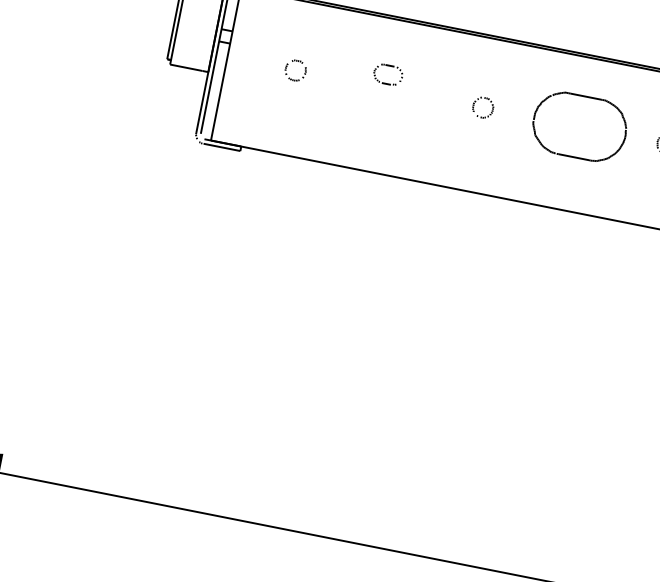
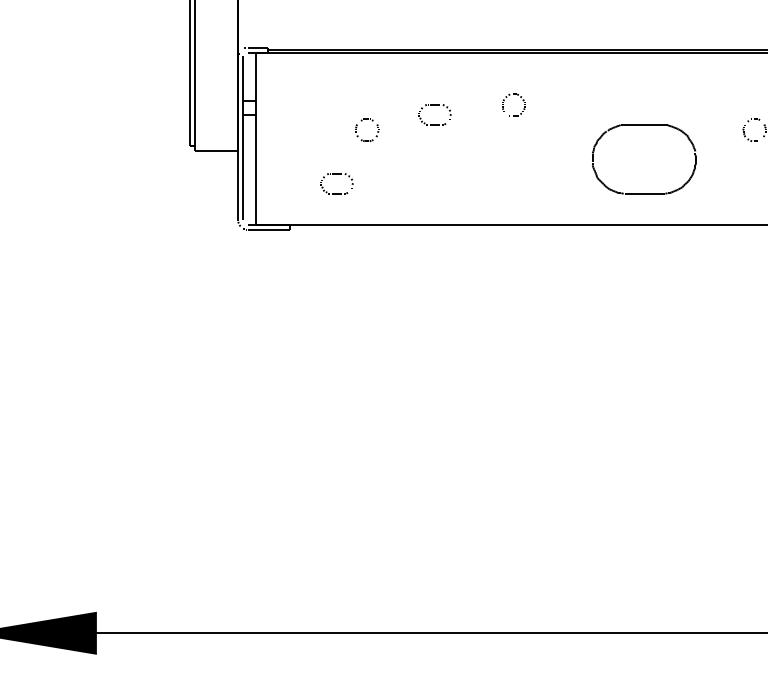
part: (293, 61) -> (362, 121), moved
part: (585, 97) -> (644, 125), moved
part: (479, 99) -> (507, 97), moved
part: (290, 110) -> (336, 174), added

